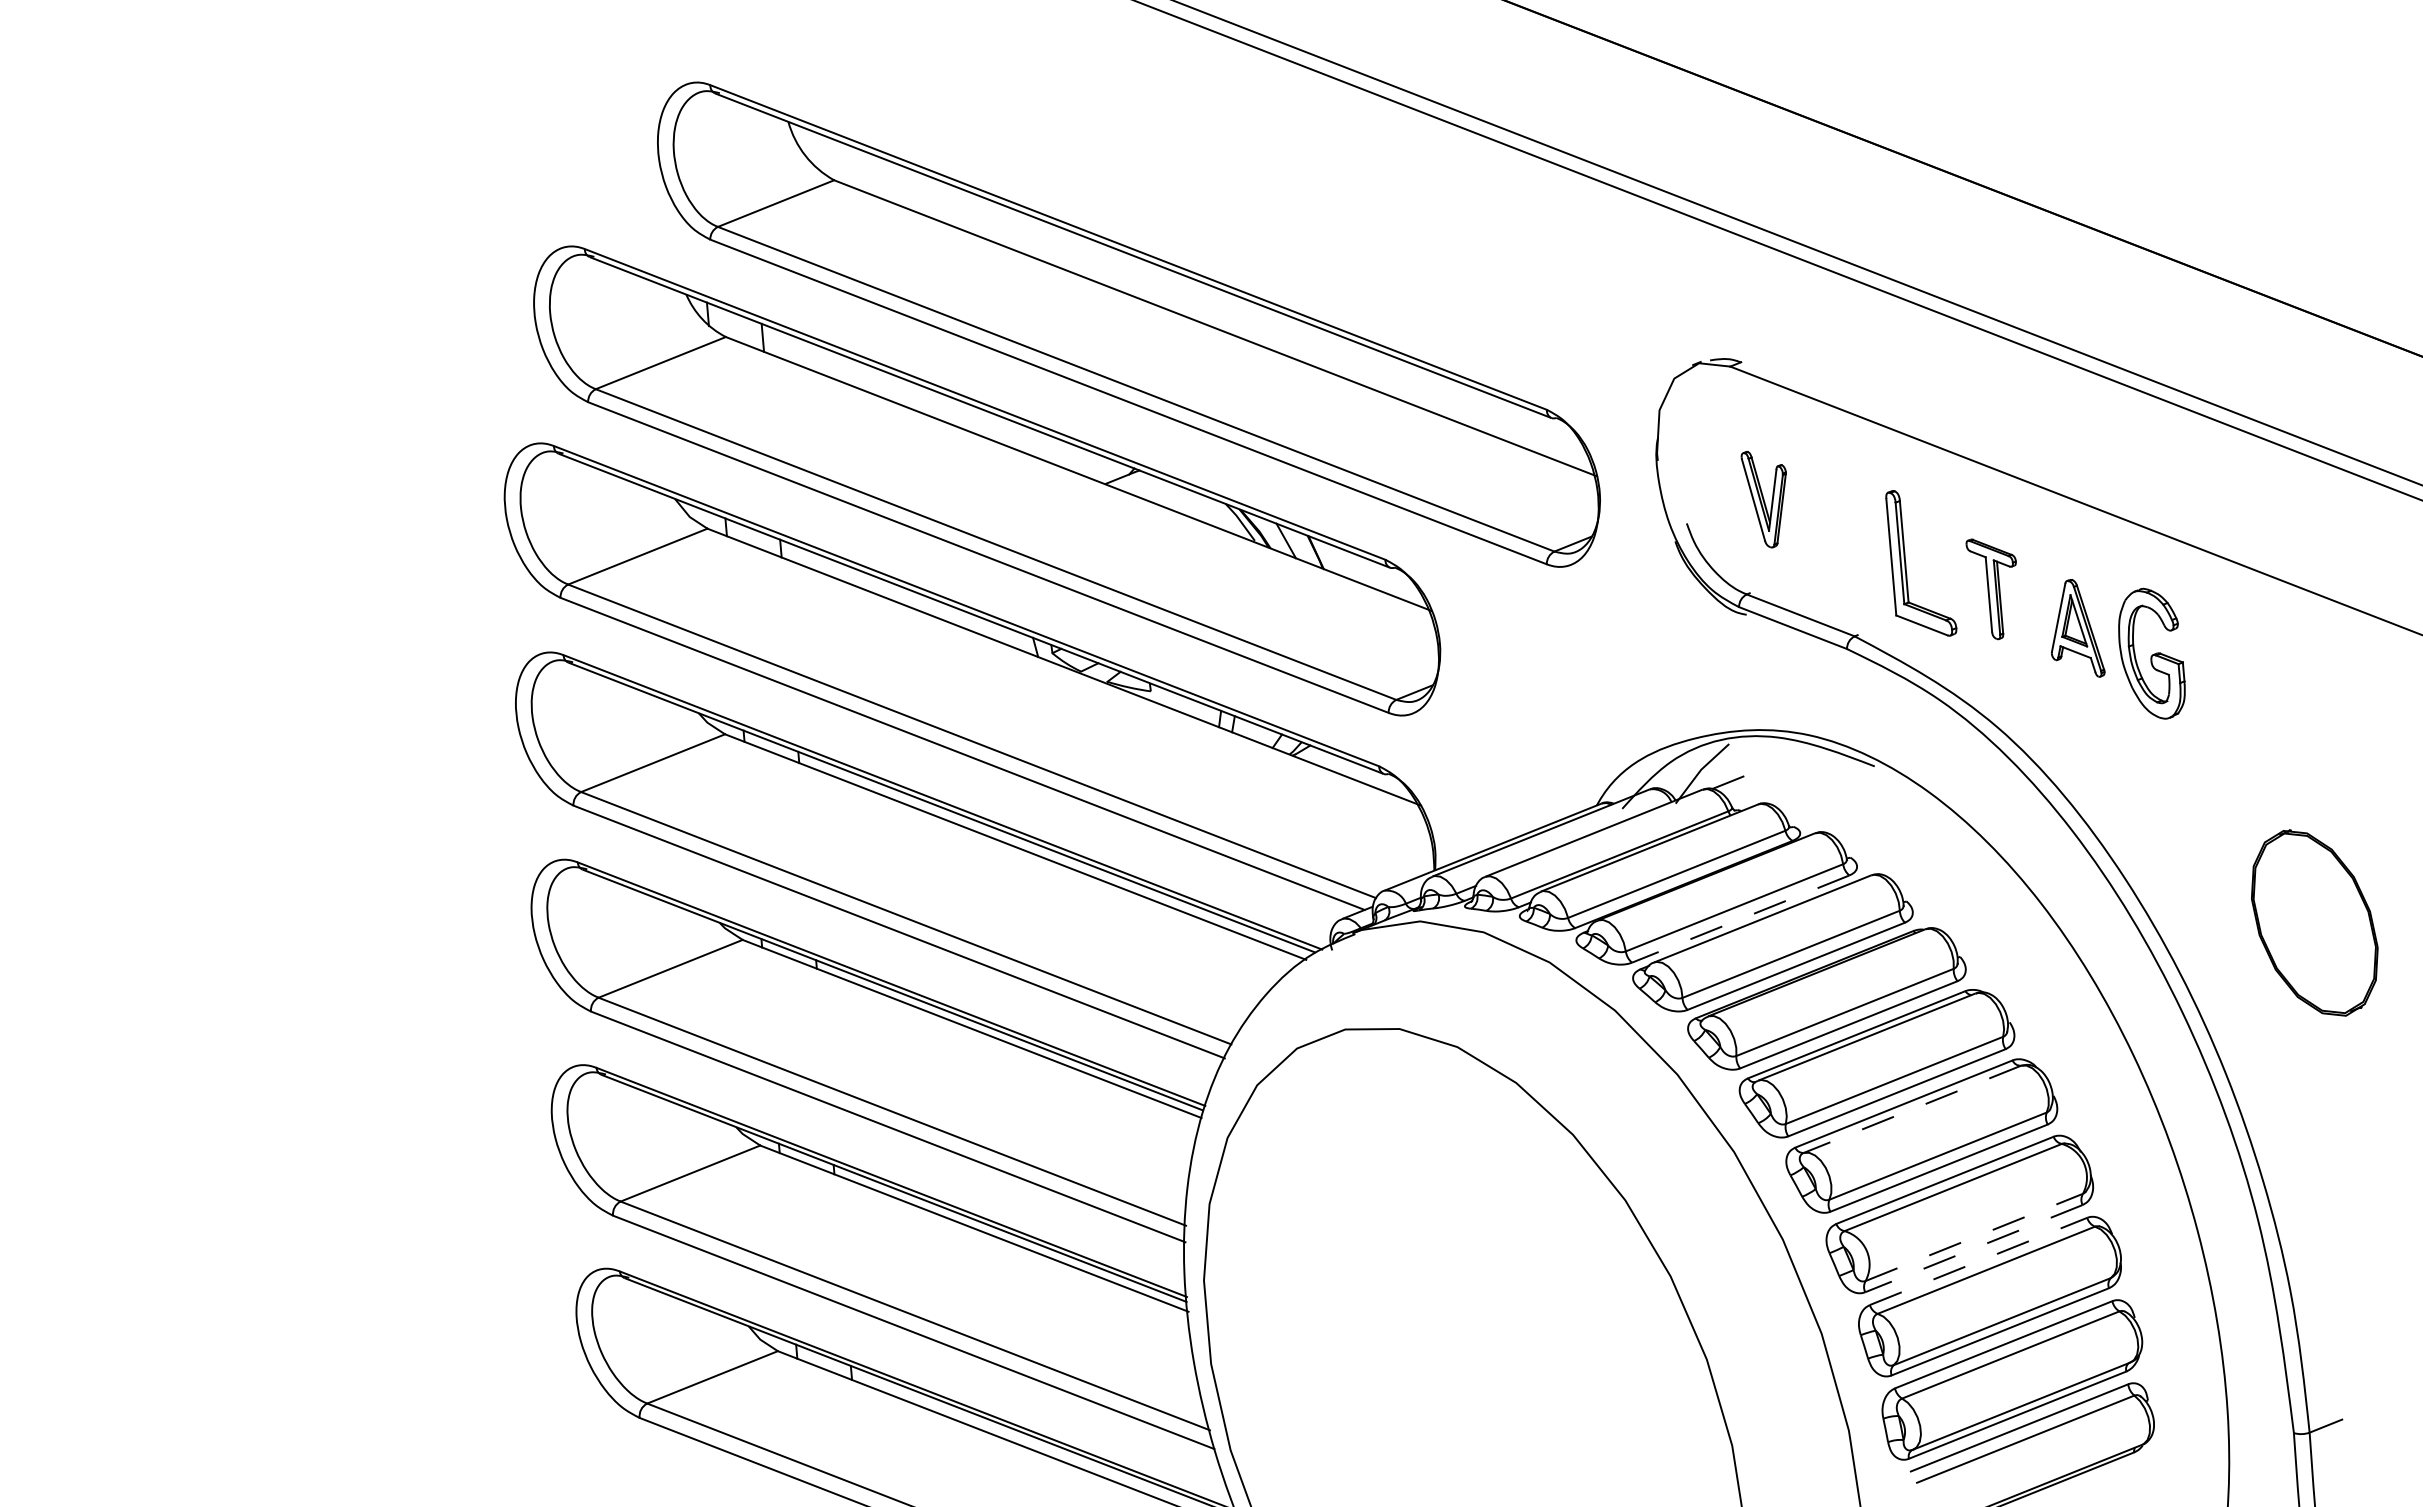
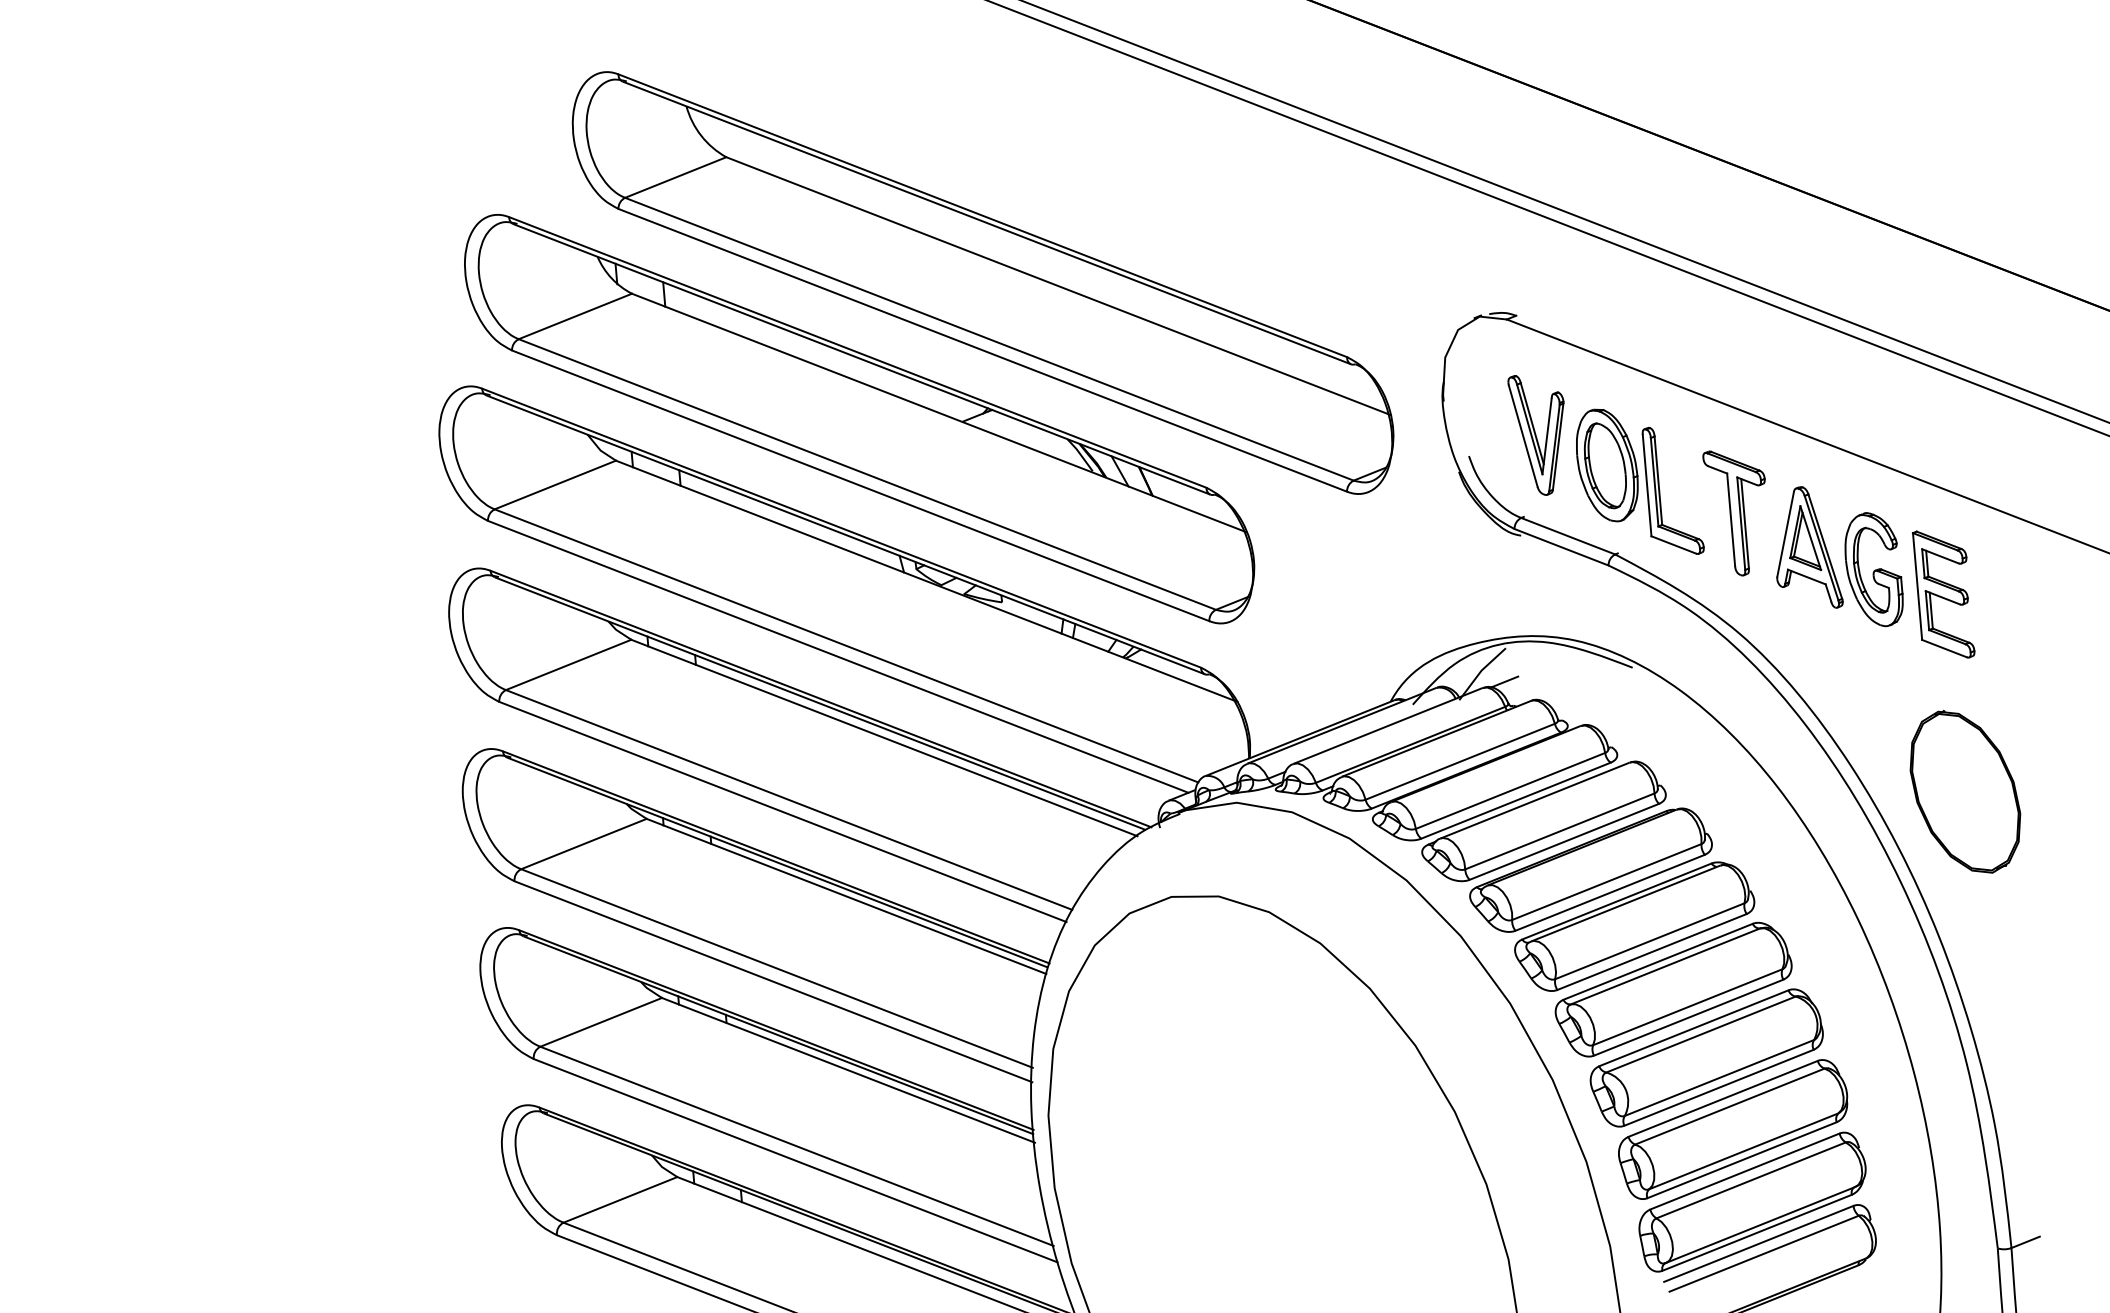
part: (1763, 499) -> (1535, 435), size x1.43
part: (1845, 534) -> (1607, 465), added
part: (1991, 589) -> (1734, 513), size x1.43
part: (2077, 628) -> (1809, 547), size x1.43
part: (2231, 682) -> (1943, 594), added
line: (1740, 919) -> (1515, 801), dashed -> solid
part: (2314, 922) -> (1965, 791), moved
line: (1911, 1109) -> (1664, 966), dashed -> solid
line: (1974, 1237) -> (1719, 1078), dashed -> solid
line: (1973, 1248) -> (1718, 1087), dashed -> solid
line: (1979, 1261) -> (1723, 1098), dashed -> solid

